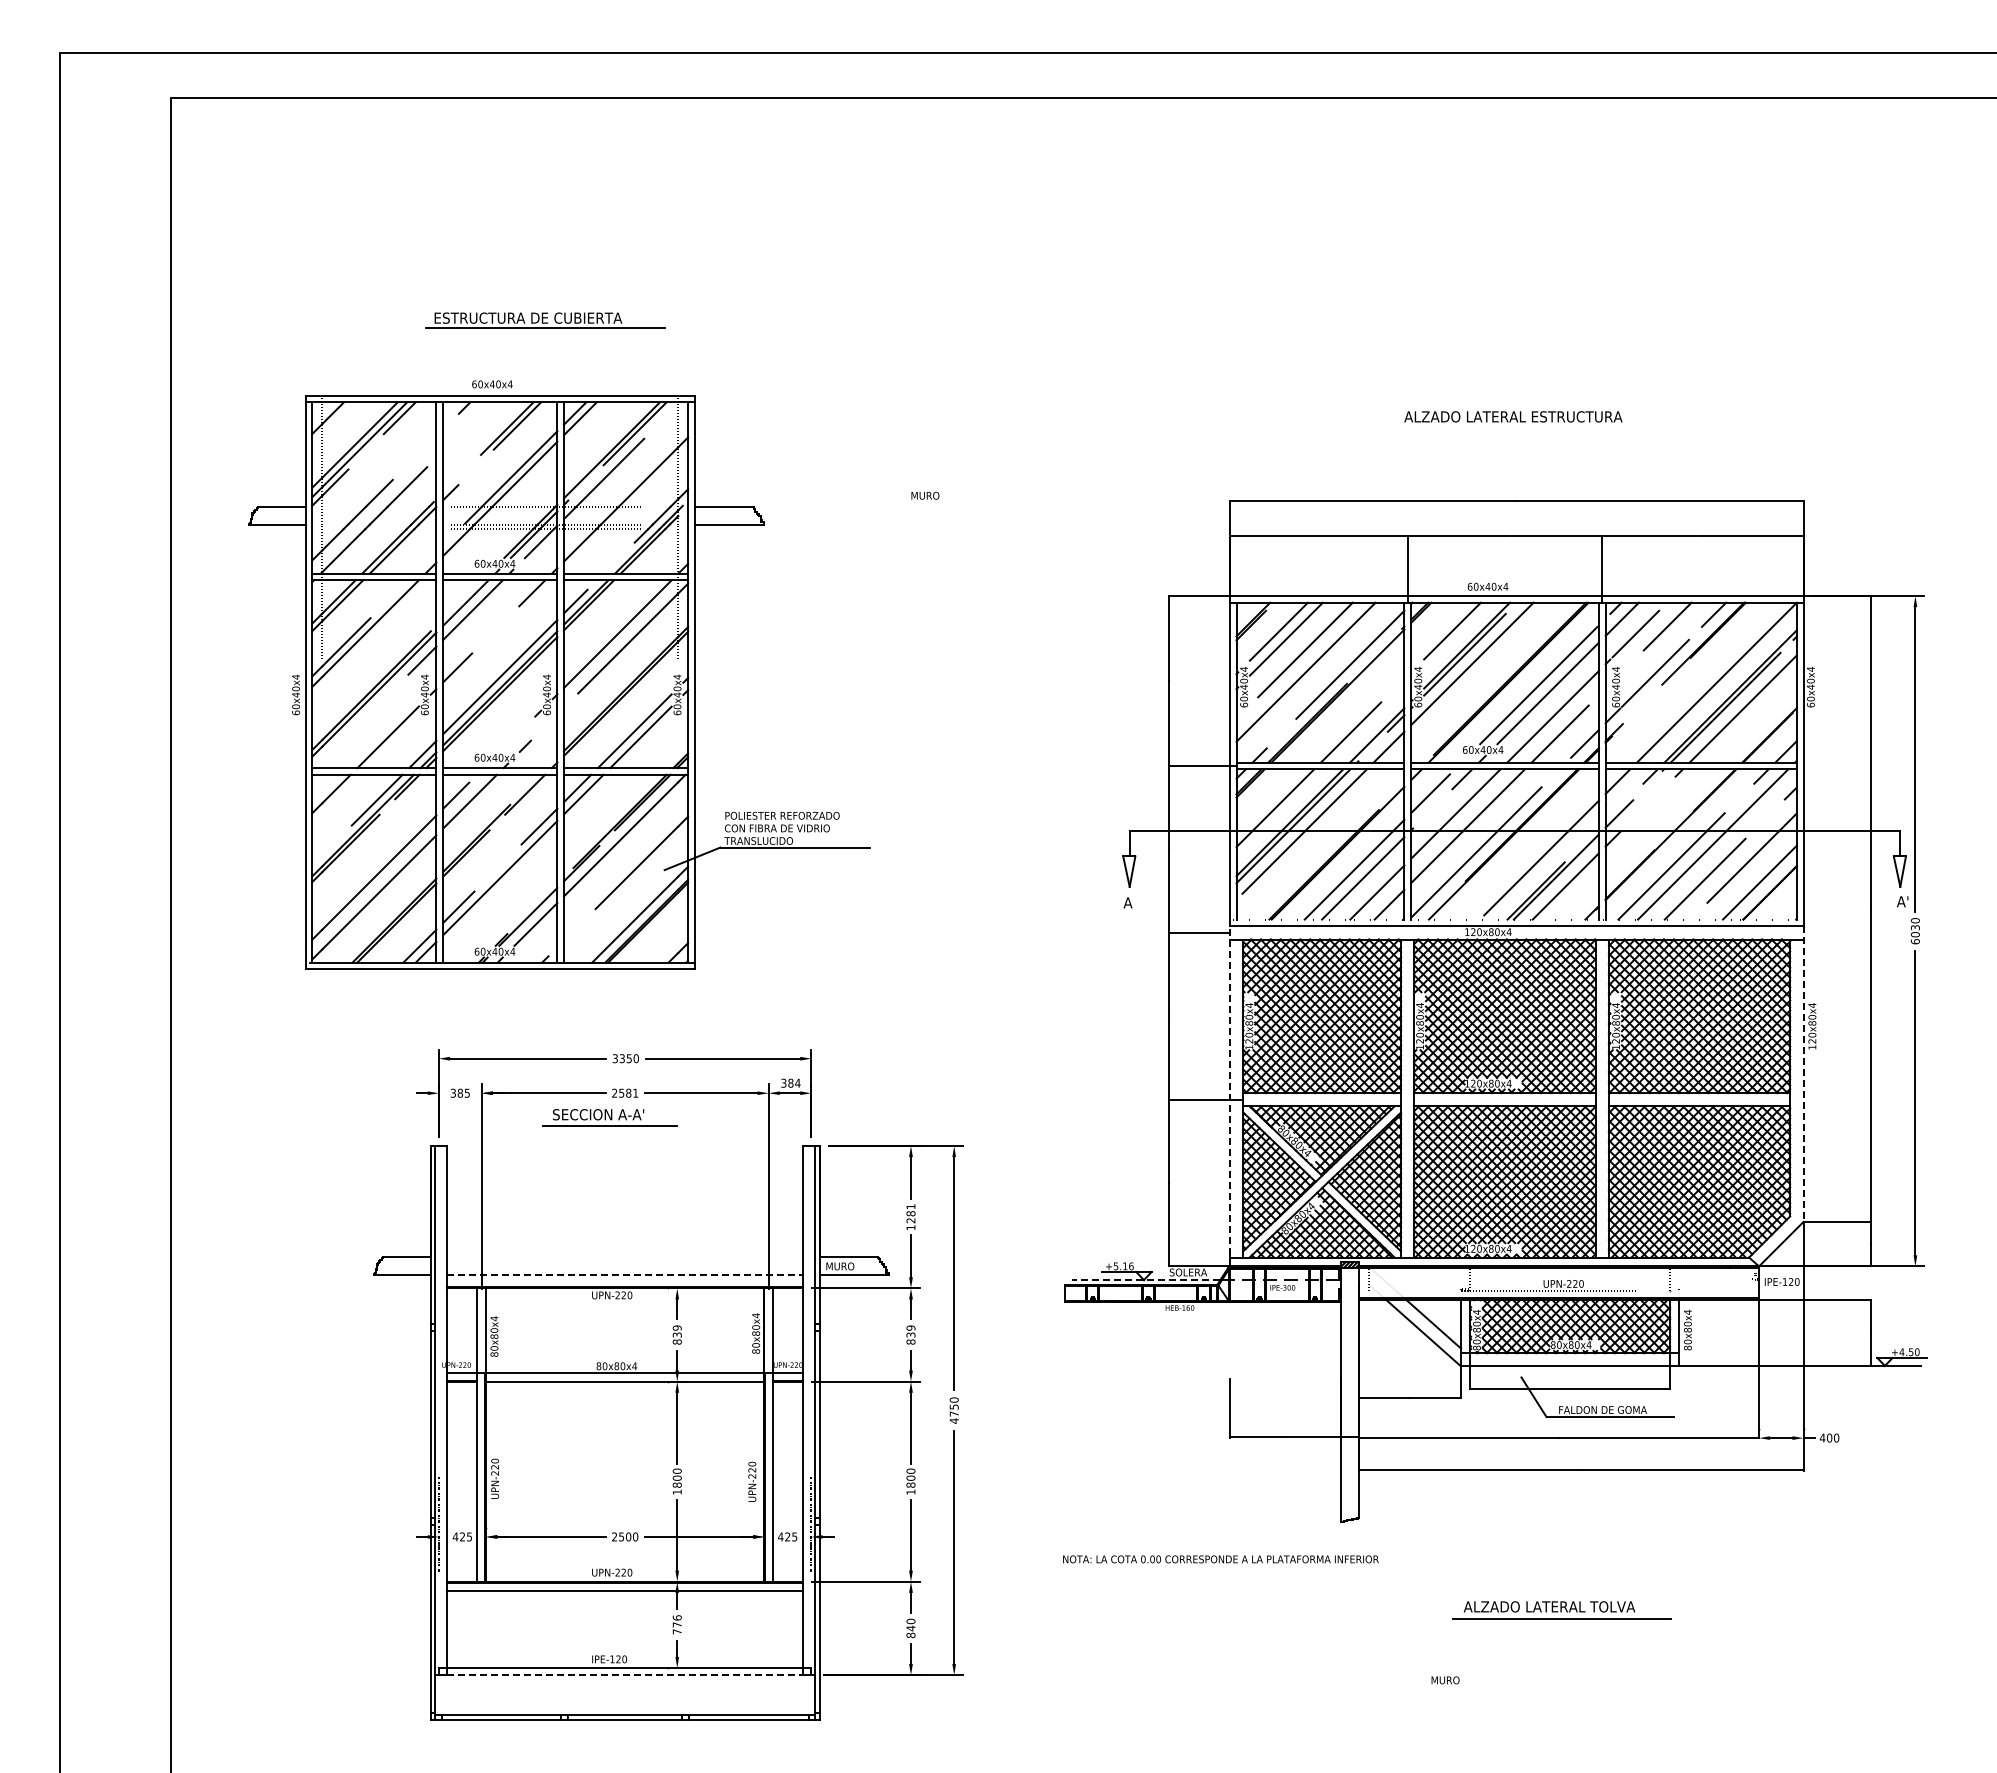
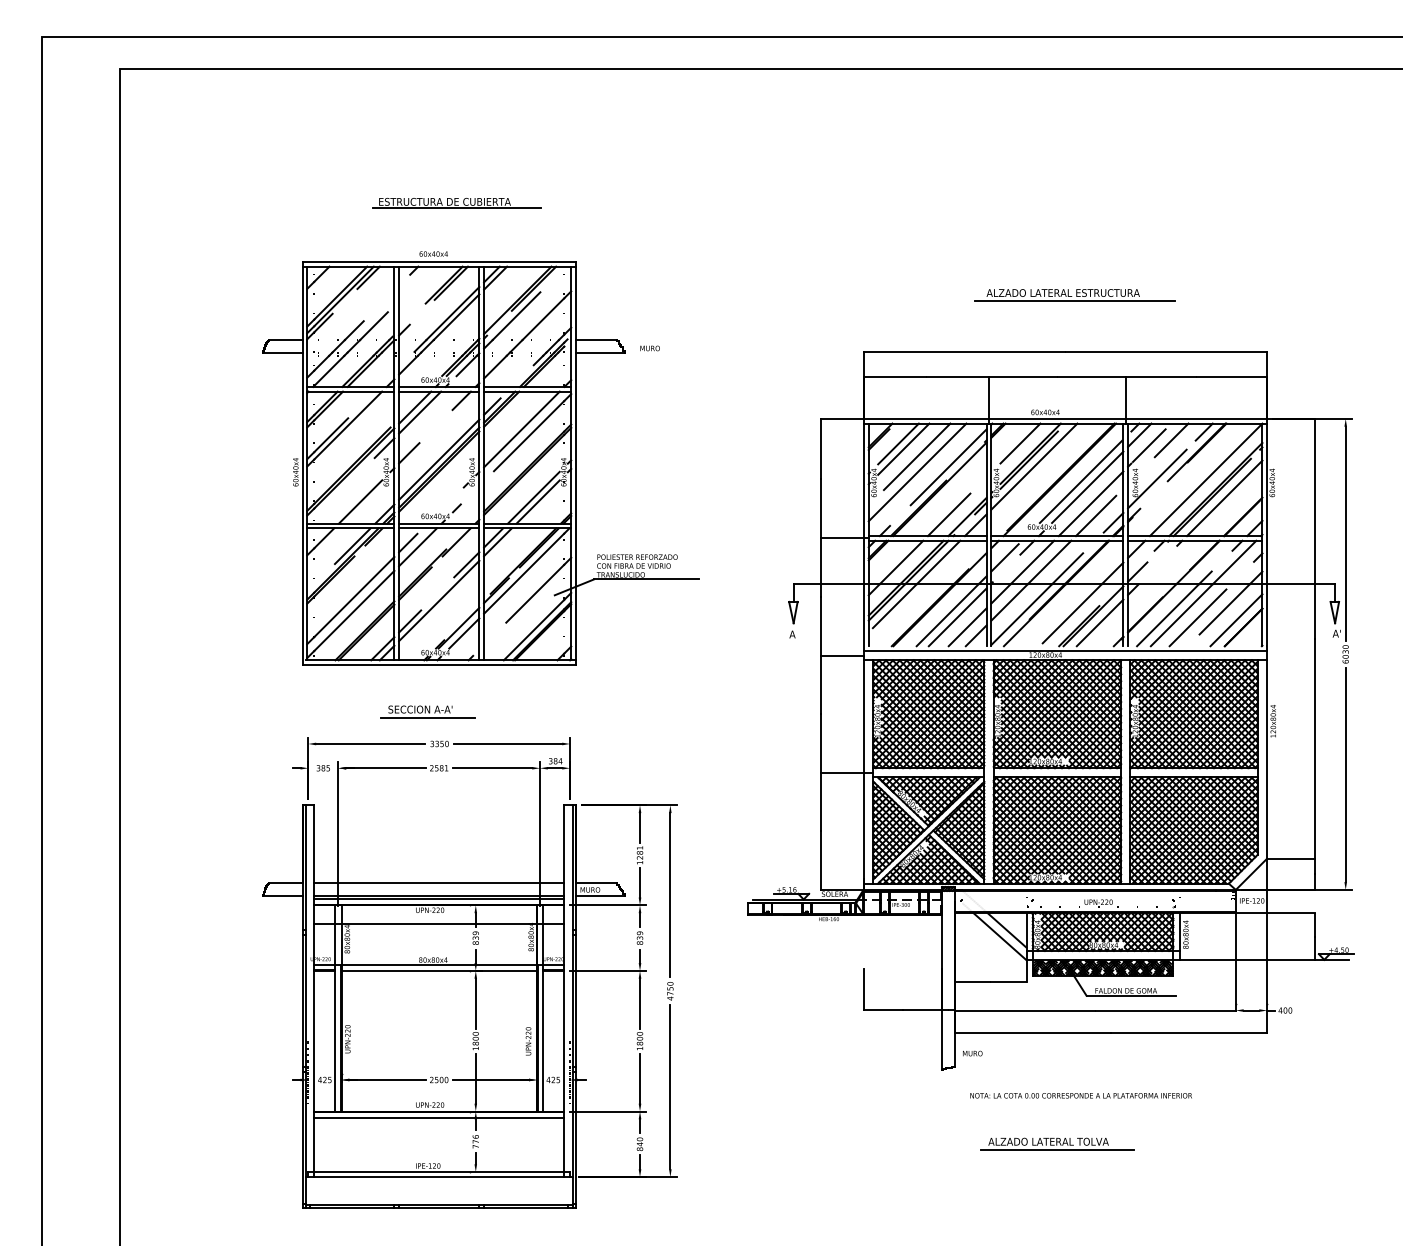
part: (545, 320) -> (456, 203), moved
line: (1529, 428) -> (1074, 301), added
part: (559, 674) -> (480, 457), moved
line: (1803, 1074) -> (1267, 755), dashed -> solid
line: (1229, 1095) -> (863, 769), dashed -> solid
part: (609, 1117) -> (428, 711), moved
line: (625, 1257) -> (439, 883), added
line: (625, 1274) -> (439, 895), dashed -> solid
line: (625, 1279) -> (439, 899), added
line: (1145, 1280) -> (804, 899), dashed -> solid
line: (625, 1314) -> (439, 923), added
hatch: (1570, 1377) -> (1103, 967), added
text: (1220, 1559) -> (1080, 1095), moved
part: (1561, 1610) -> (1057, 1144), moved
line: (625, 1675) -> (439, 1177), dashed -> solid
text: (1445, 1680) -> (972, 1053), moved

